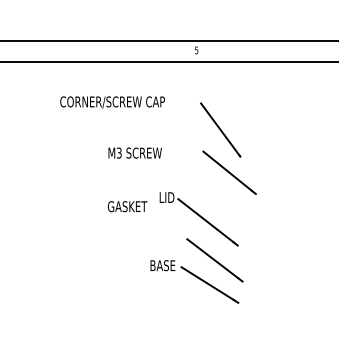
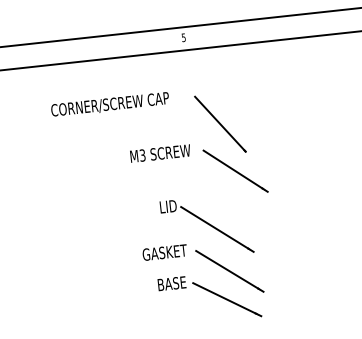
text: (112, 102) -> (110, 104), moved
text: (134, 152) -> (159, 152), moved
text: (127, 206) -> (164, 252), moved

